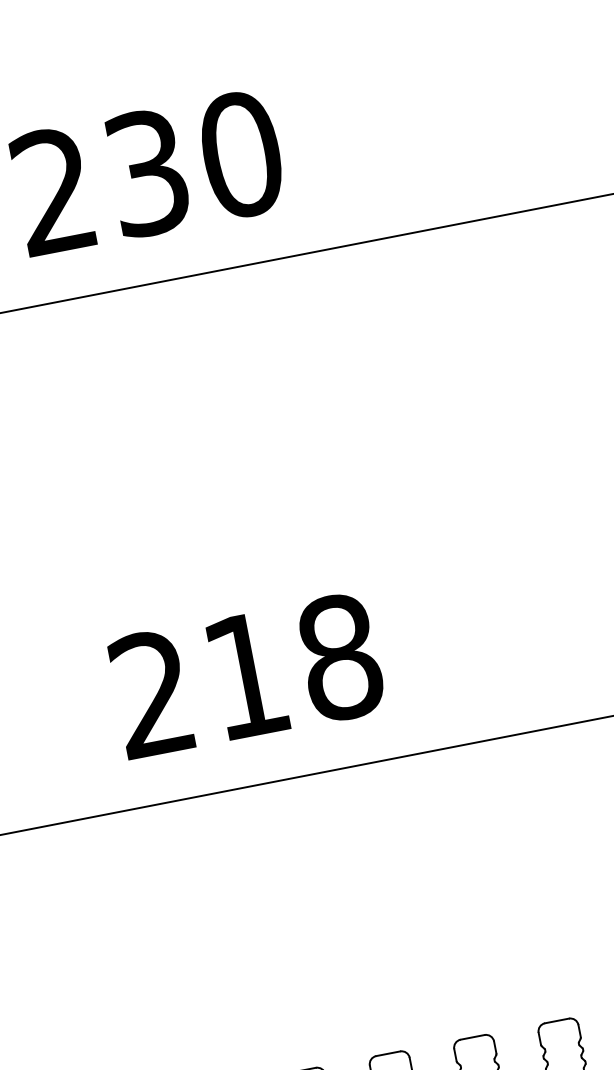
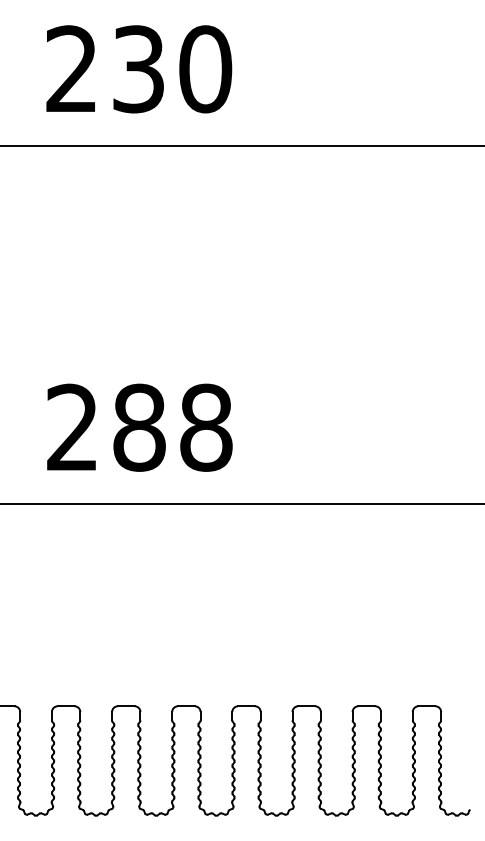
text: (246, 675) -> (139, 427), 218 -> 288

